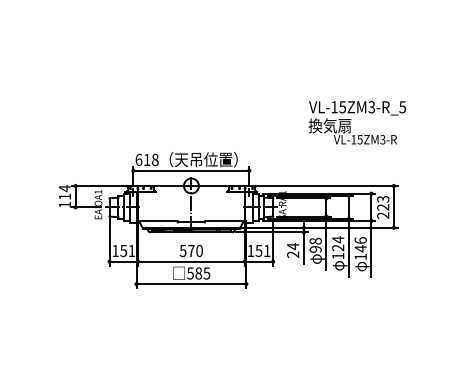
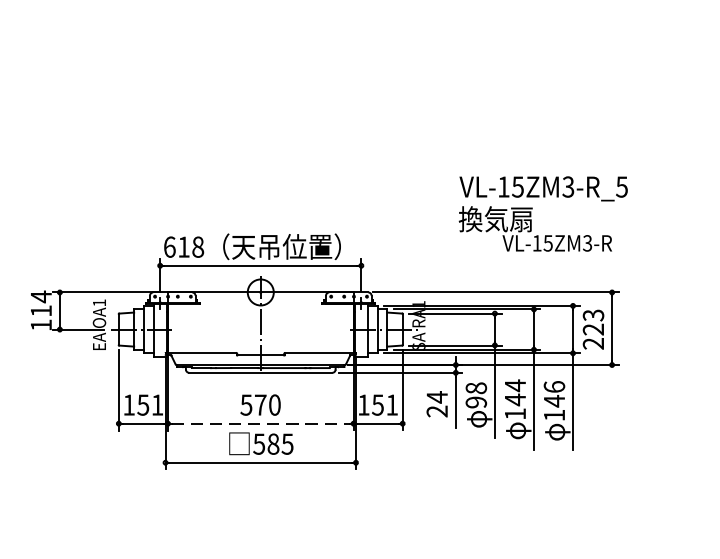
text: (356, 122) -> (541, 213), moved
text: (338, 247) -> (515, 399), 124 -> 144
line: (191, 261) -> (260, 423), solid -> dashed

